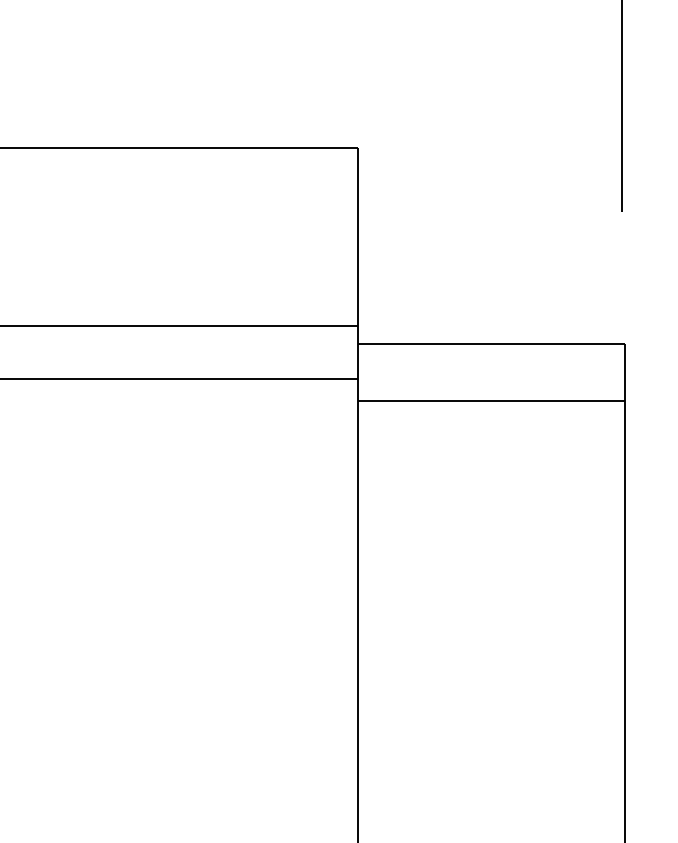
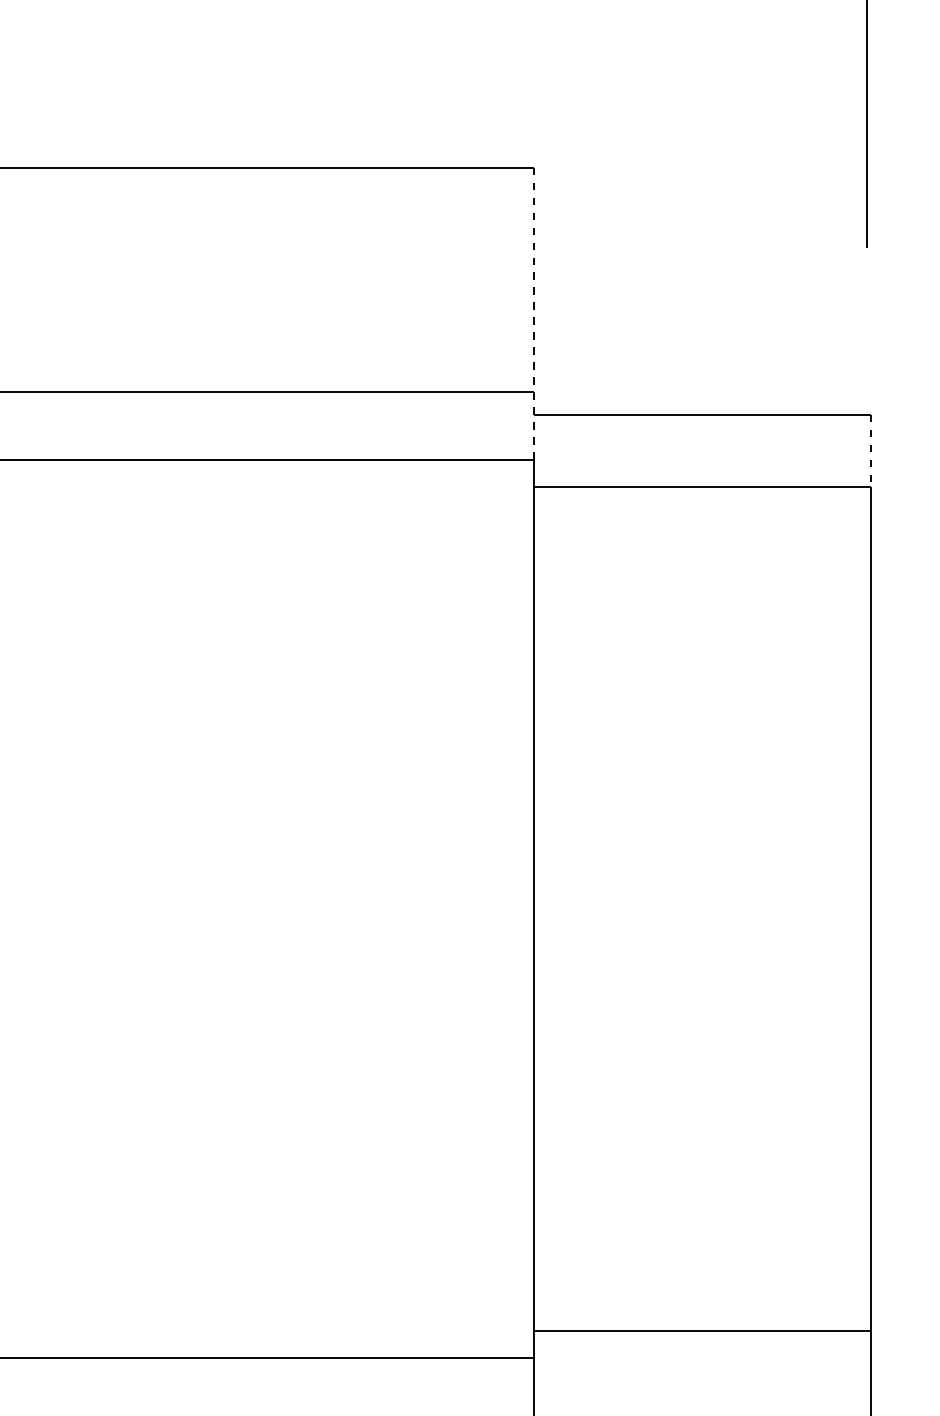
line: (358, 263) -> (534, 313), solid -> dashed
line: (625, 372) -> (871, 450), solid -> dashed

